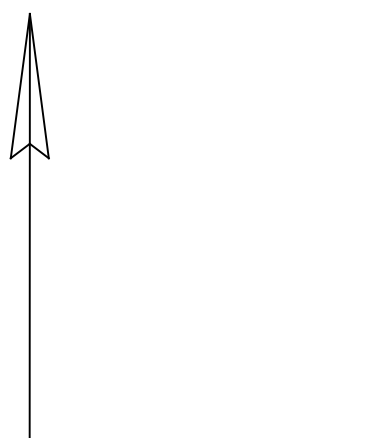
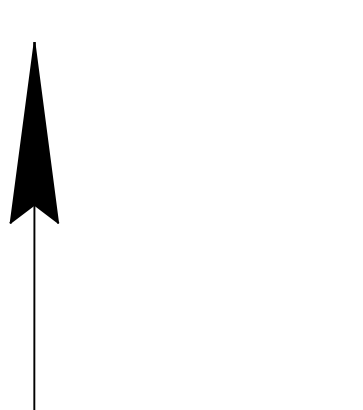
fill: (29, 85) -> (34, 132), added

